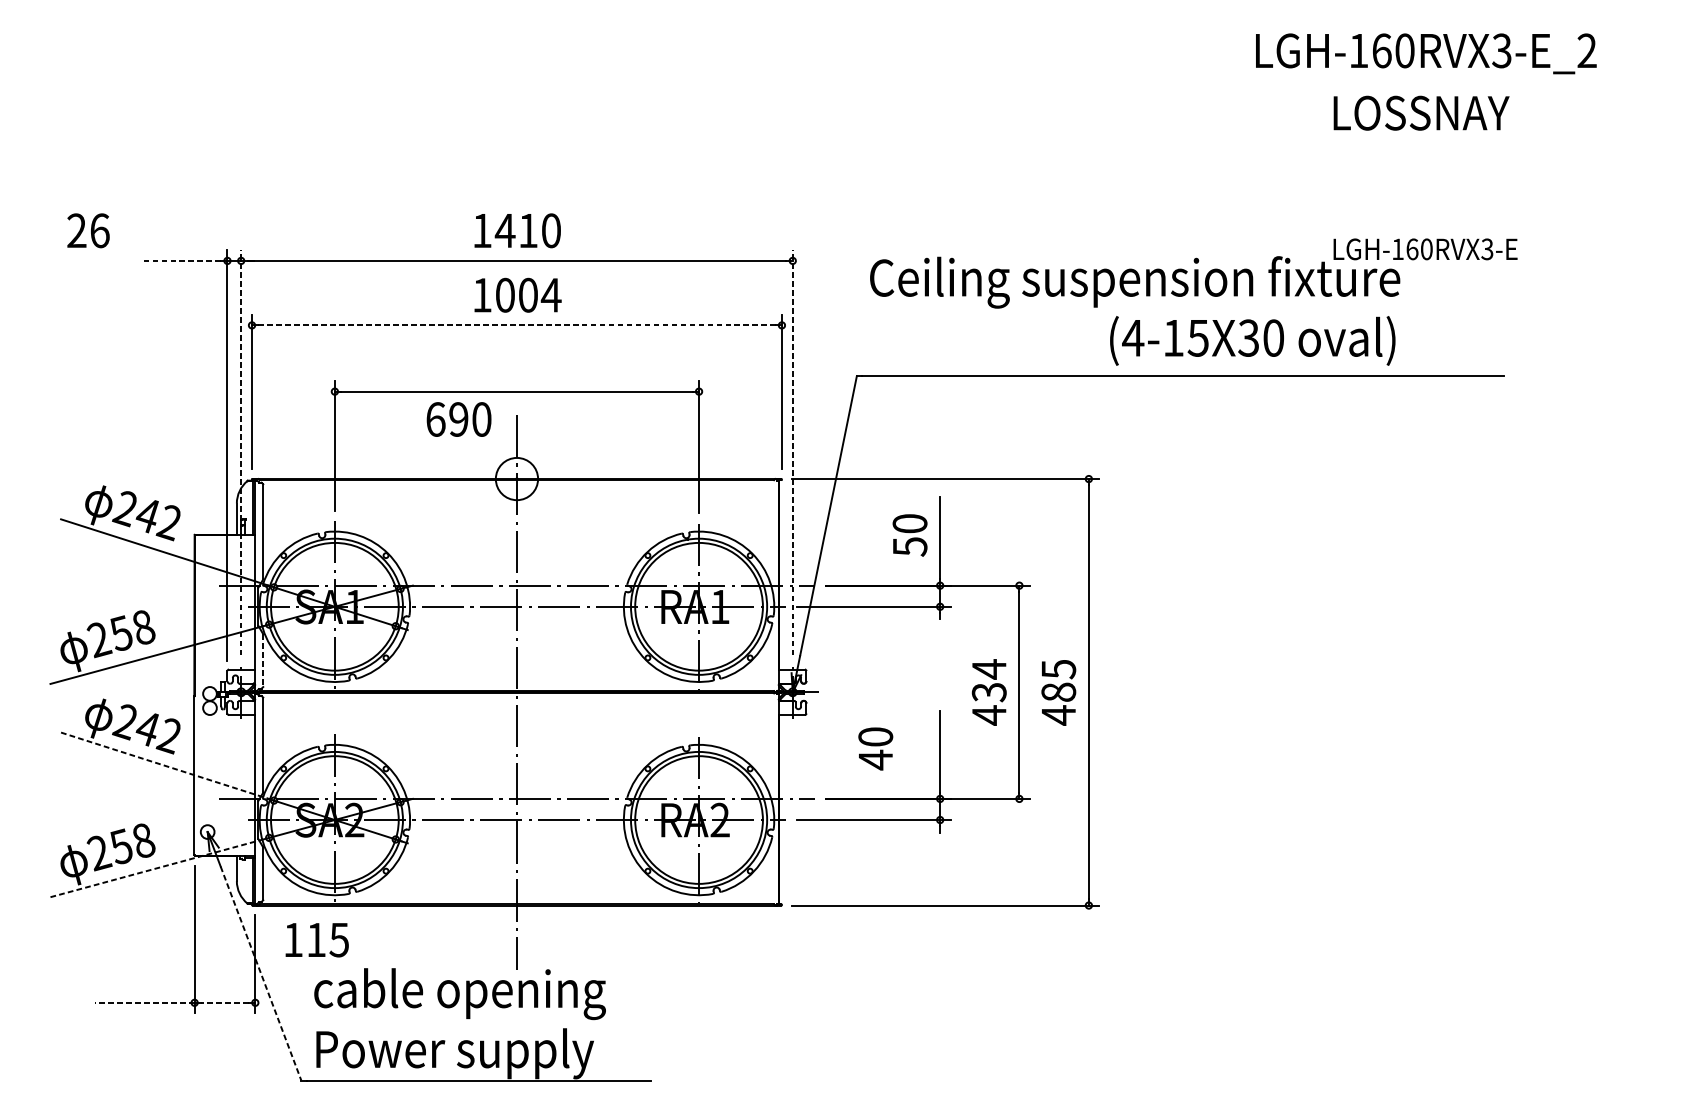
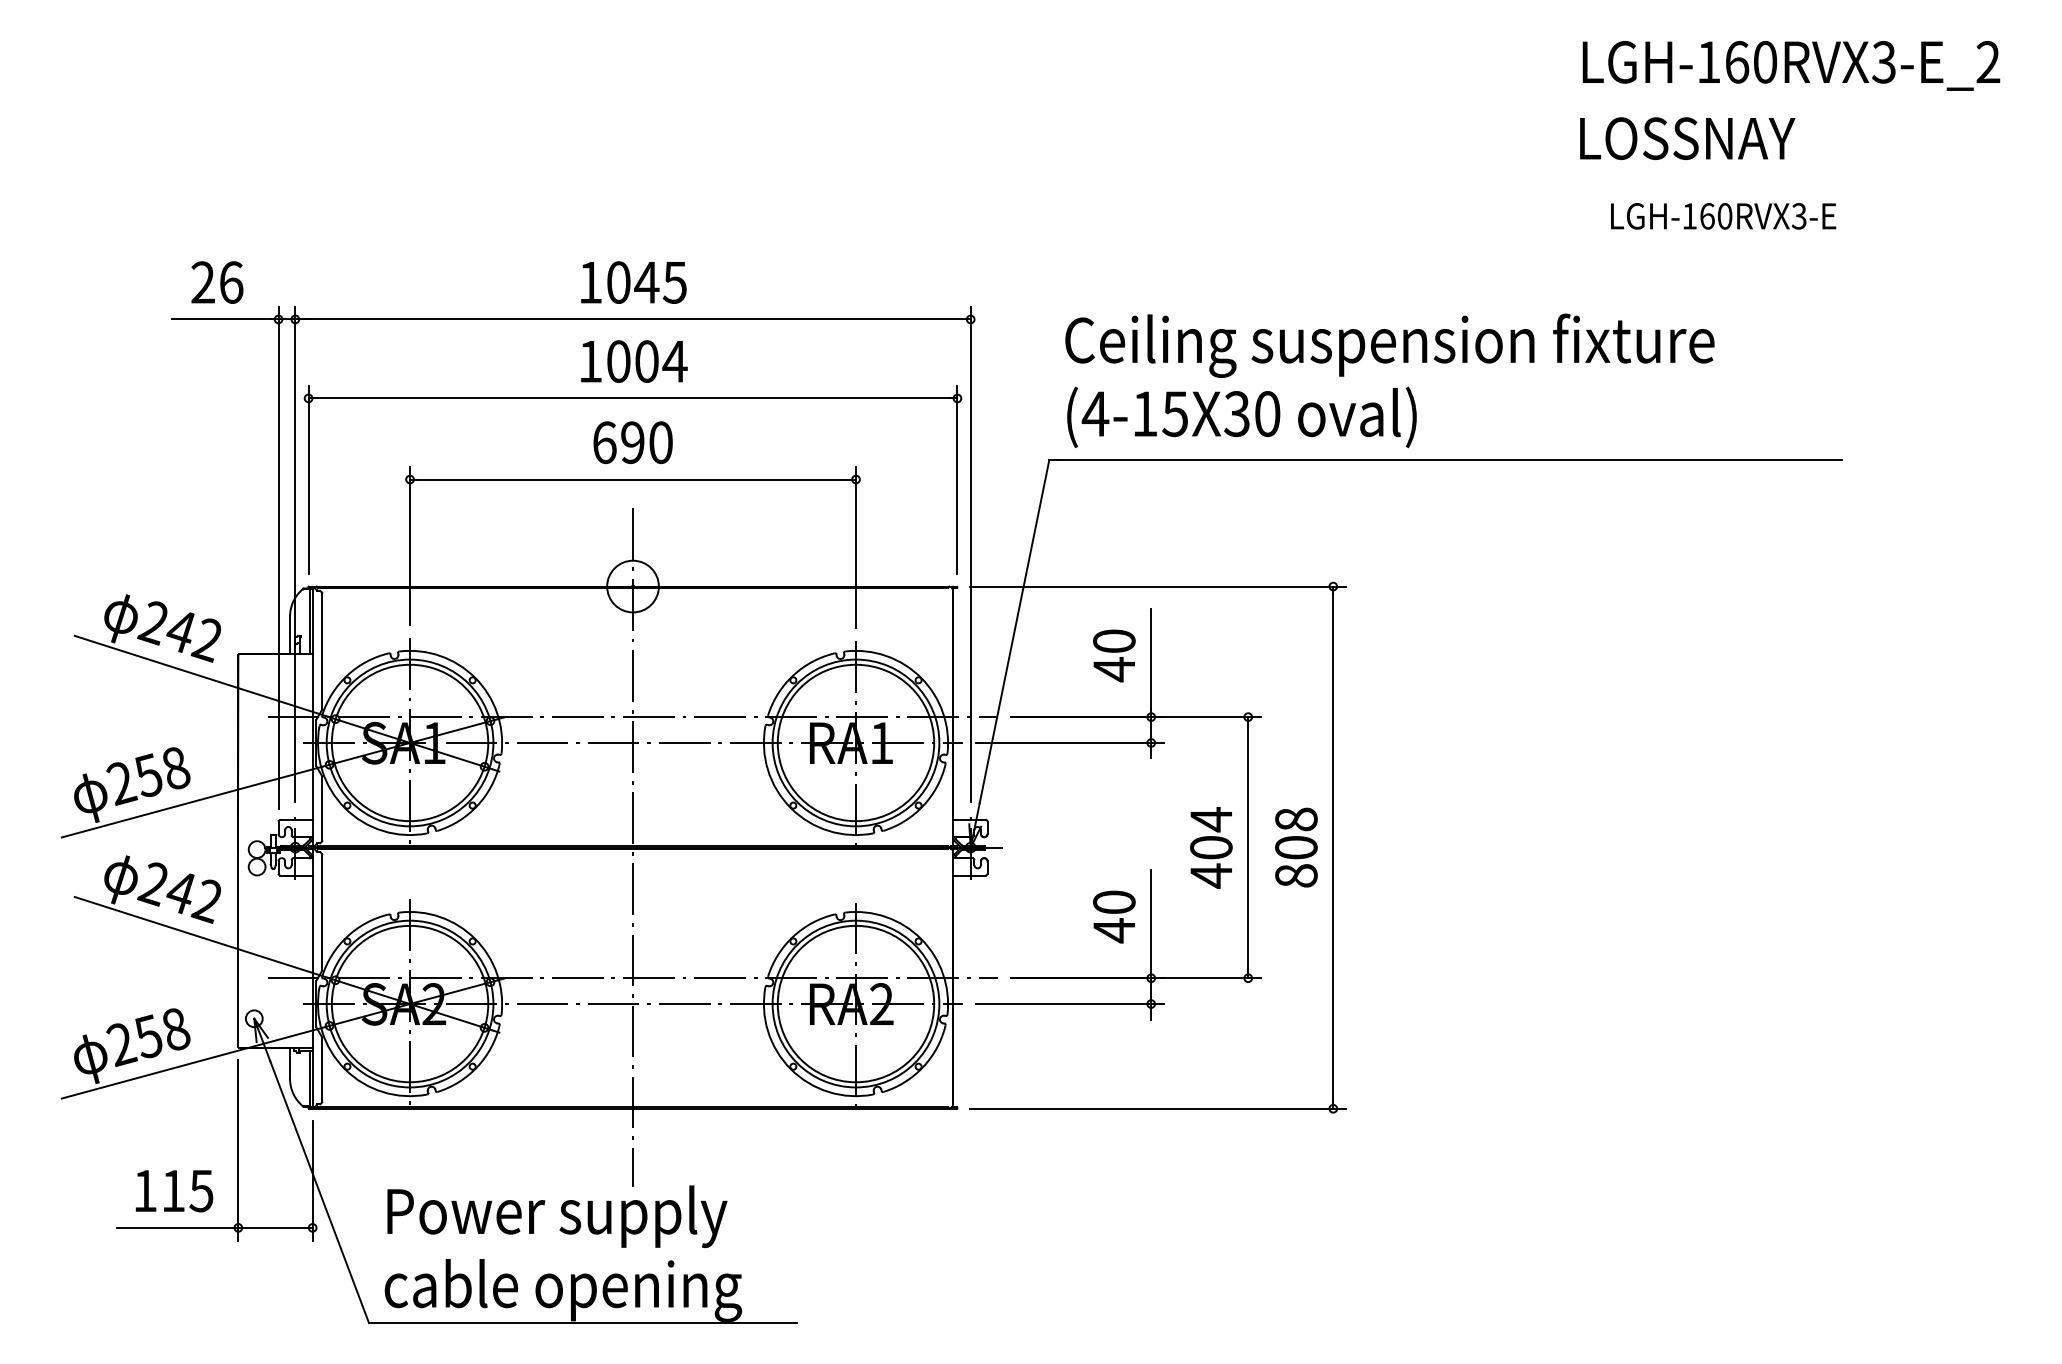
text: (1426, 53) -> (1791, 65), moved
text: (1421, 113) -> (1687, 138), moved
text: (88, 230) -> (217, 282), moved
text: (527, 230) -> (645, 282), 1410 -> 1045
text: (1425, 249) -> (1723, 216), moved
line: (180, 260) -> (220, 319), dashed -> solid
line: (517, 325) -> (633, 398), dashed -> solid
text: (1252, 340) -> (1241, 416), moved
text: (458, 419) -> (632, 442), moved
line: (241, 452) -> (295, 554), dashed -> solid
line: (792, 452) -> (970, 554), dashed -> solid
text: (910, 546) -> (1114, 669), 50 -> 40
line: (263, 661) -> (322, 809), dashed -> solid
text: (989, 692) -> (1211, 847), 434 -> 404
text: (1058, 692) -> (1296, 847), 485 -> 808
text: (875, 748) -> (1114, 916), moved
line: (164, 765) -> (201, 937), dashed -> solid
line: (156, 868) -> (191, 1063), dashed -> solid
text: (317, 940) -> (174, 1191), moved
line: (260, 973) -> (319, 1192), dashed -> solid
text: (460, 993) -> (563, 1216), cable opening -> Power supply
line: (144, 1002) -> (177, 1227), dashed -> solid
line: (224, 1002) -> (275, 1227), dashed -> solid
text: (460, 1053) -> (563, 1290), Power supply -> cable opening

